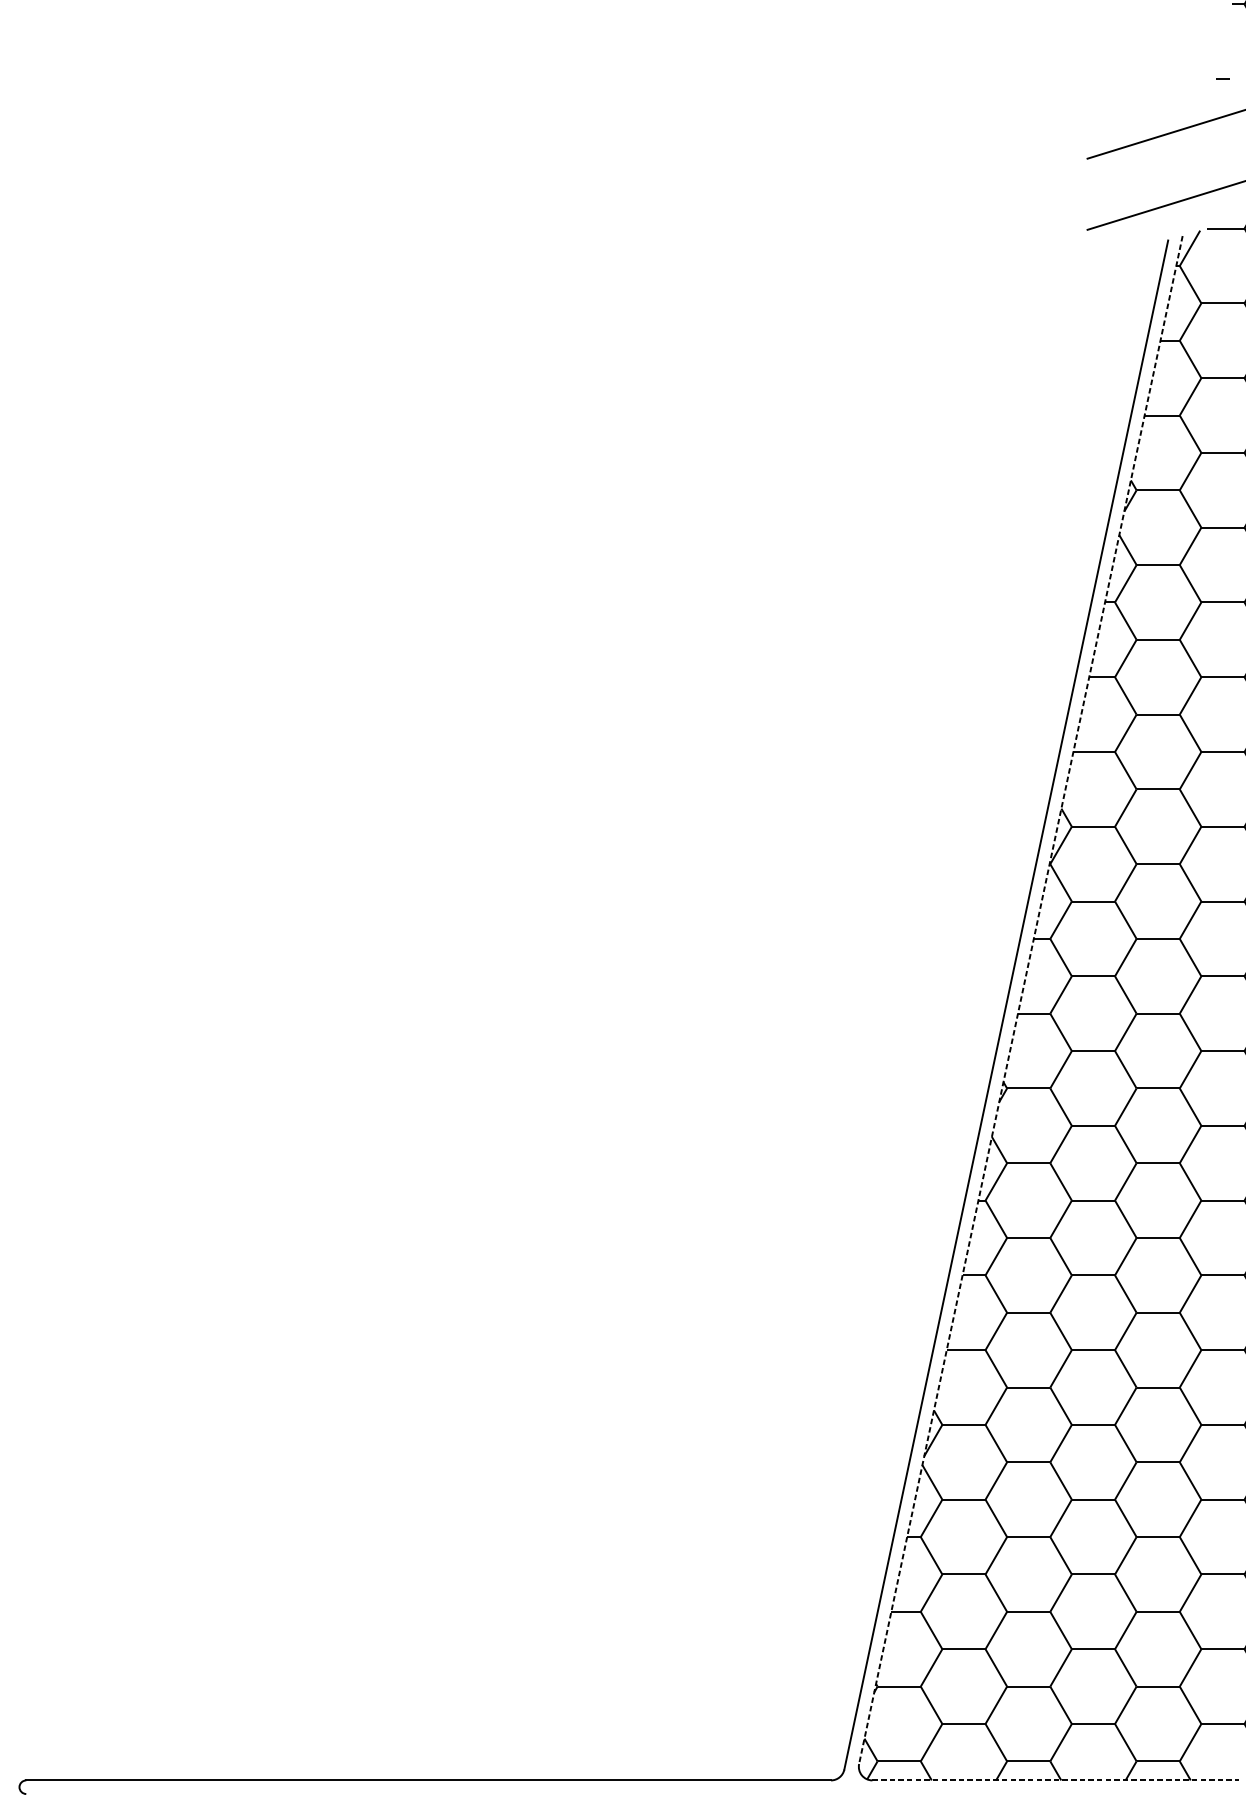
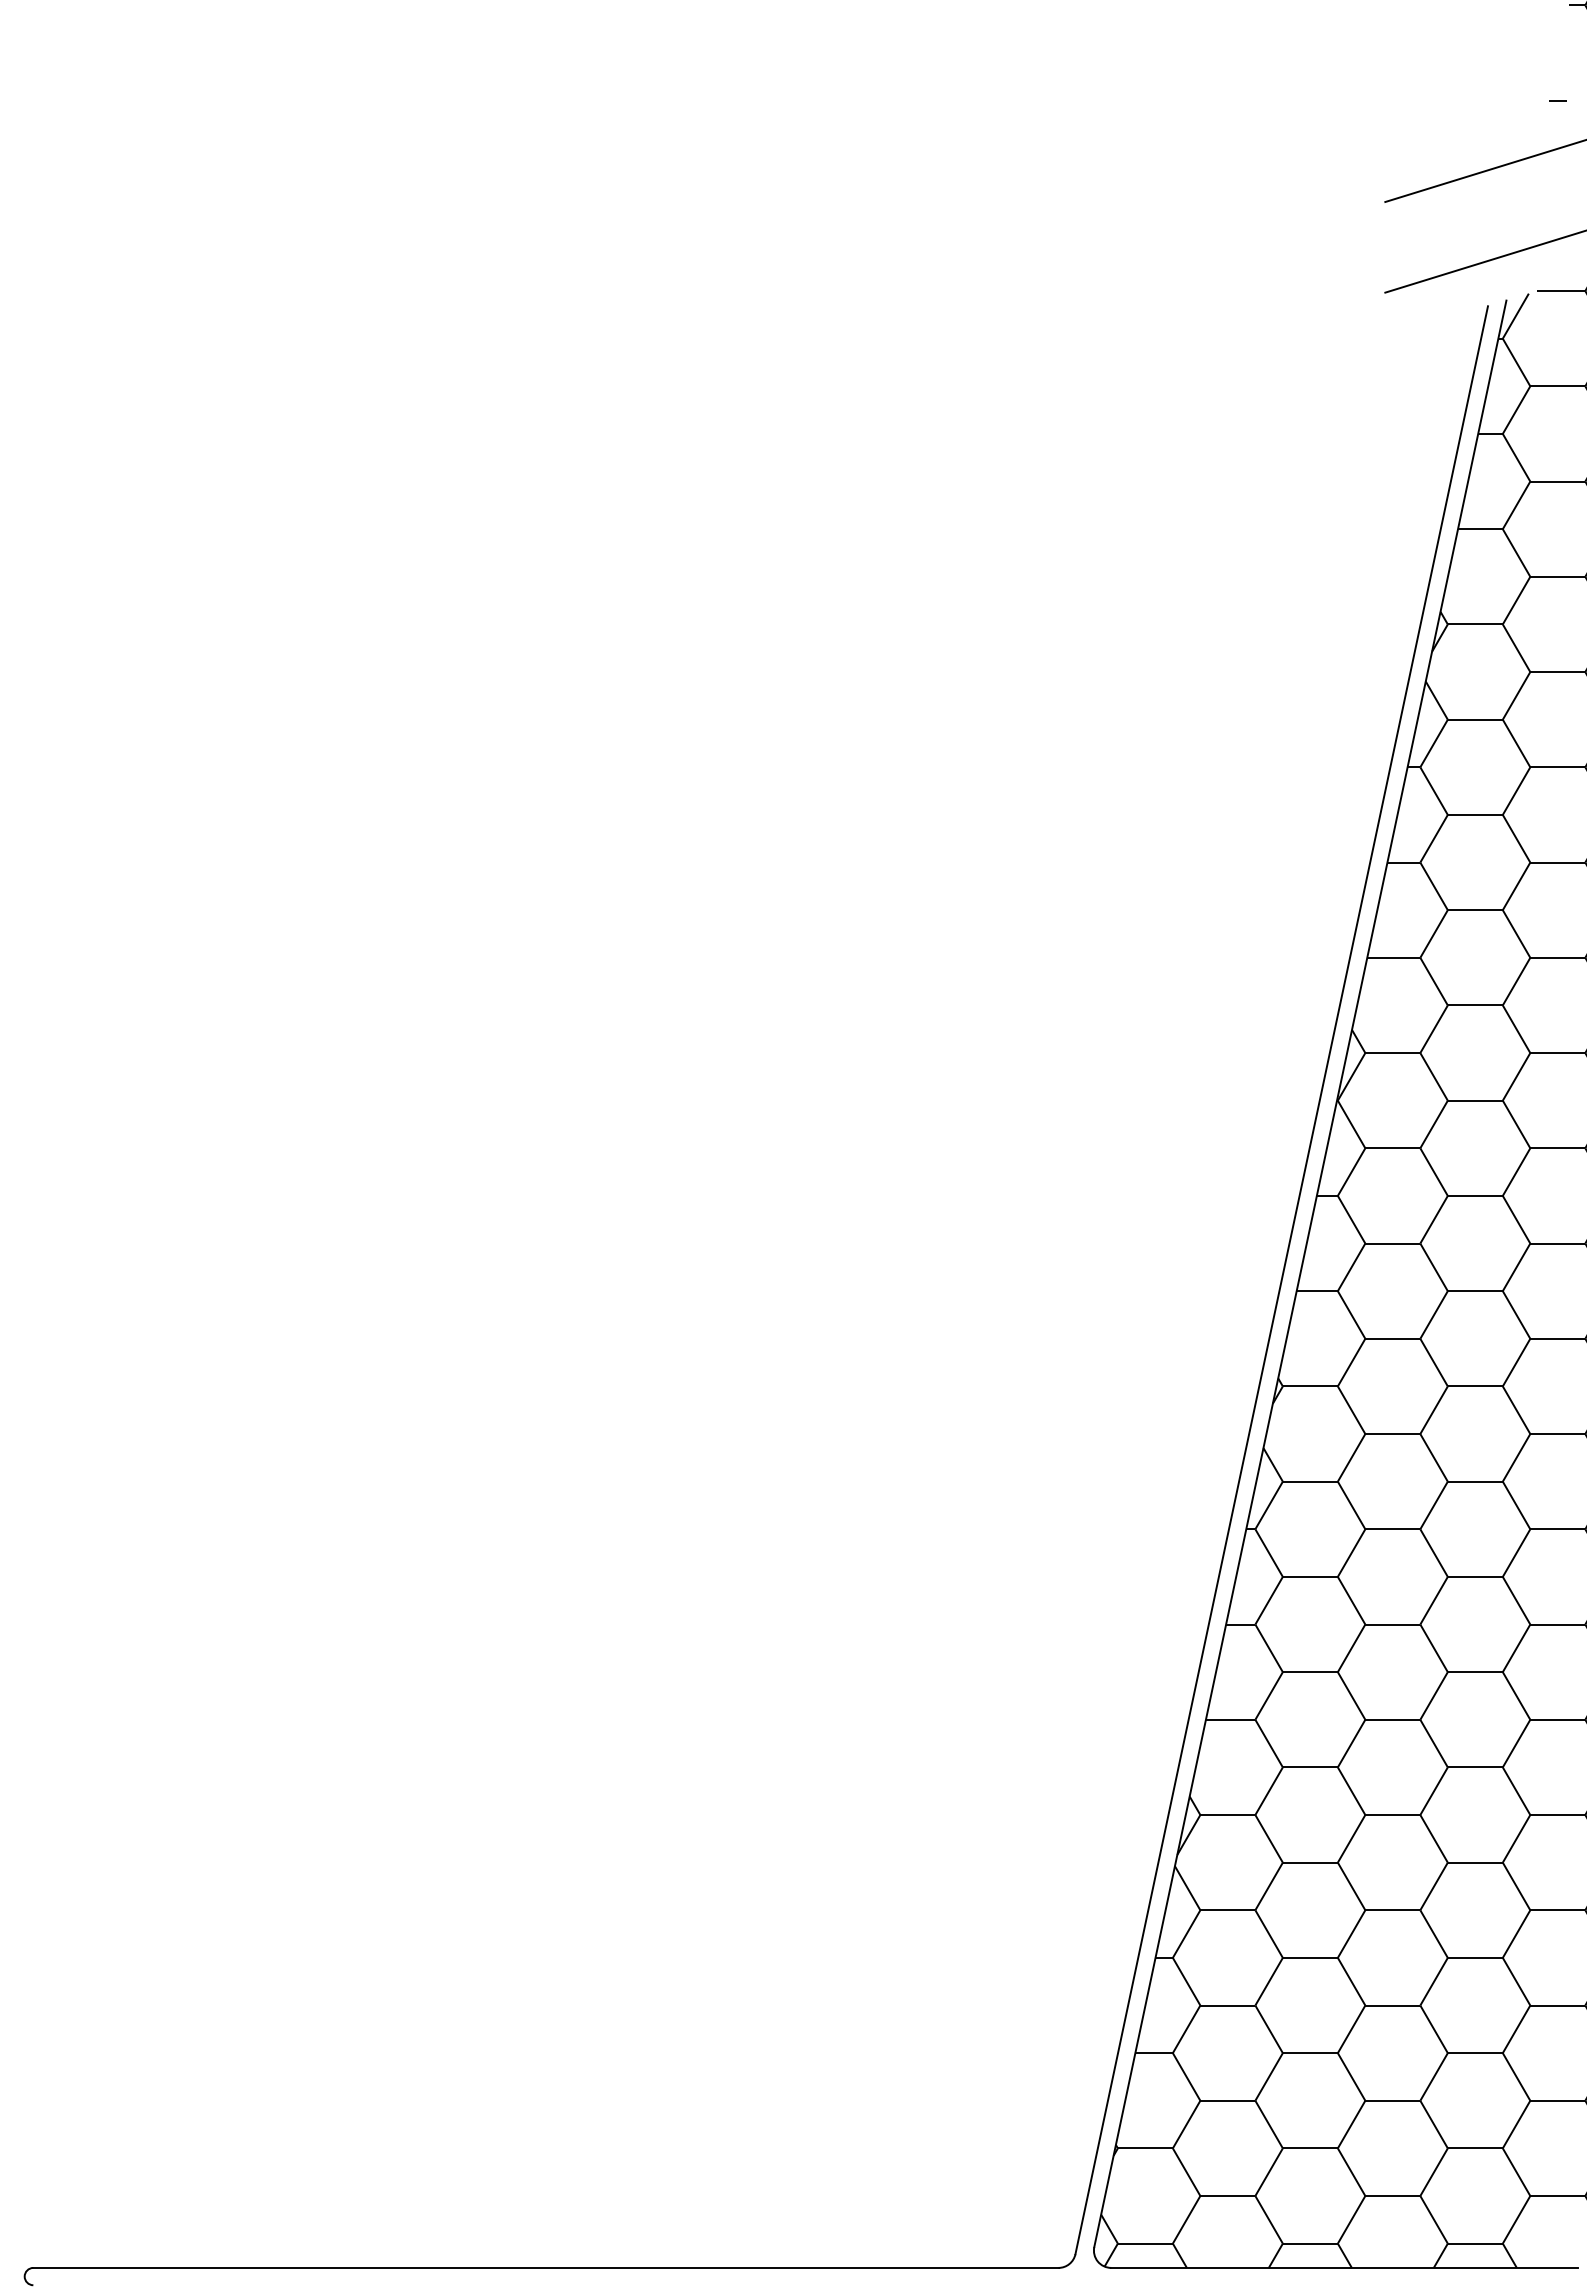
line: (1020, 999) -> (1300, 1273), dashed -> solid
line: (1056, 1780) -> (1345, 2267), dashed -> solid

